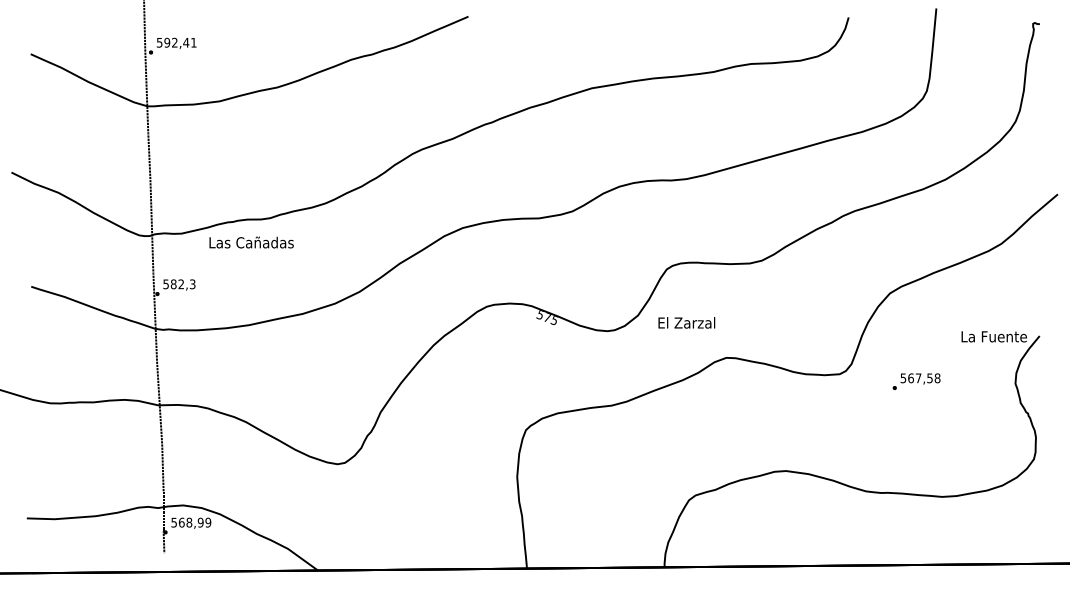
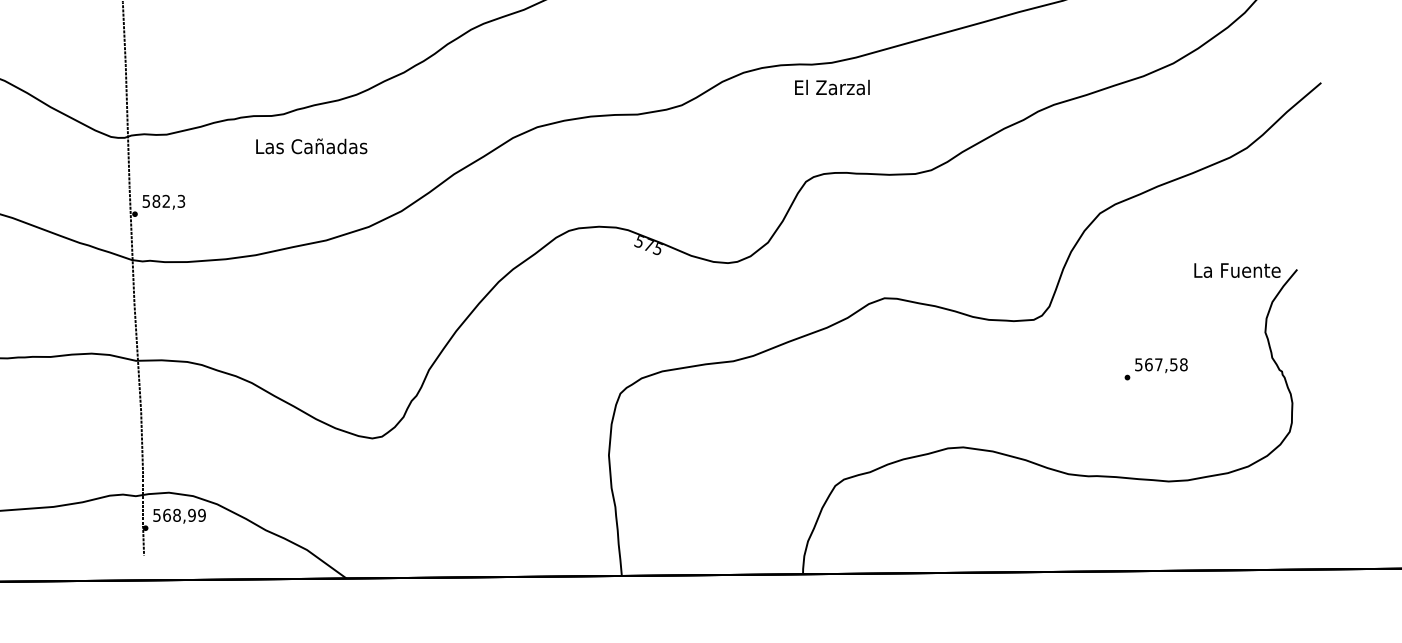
text: (251, 242) -> (311, 146), moved
text: (686, 322) -> (831, 87), moved
text: (916, 381) -> (1156, 368), moved

